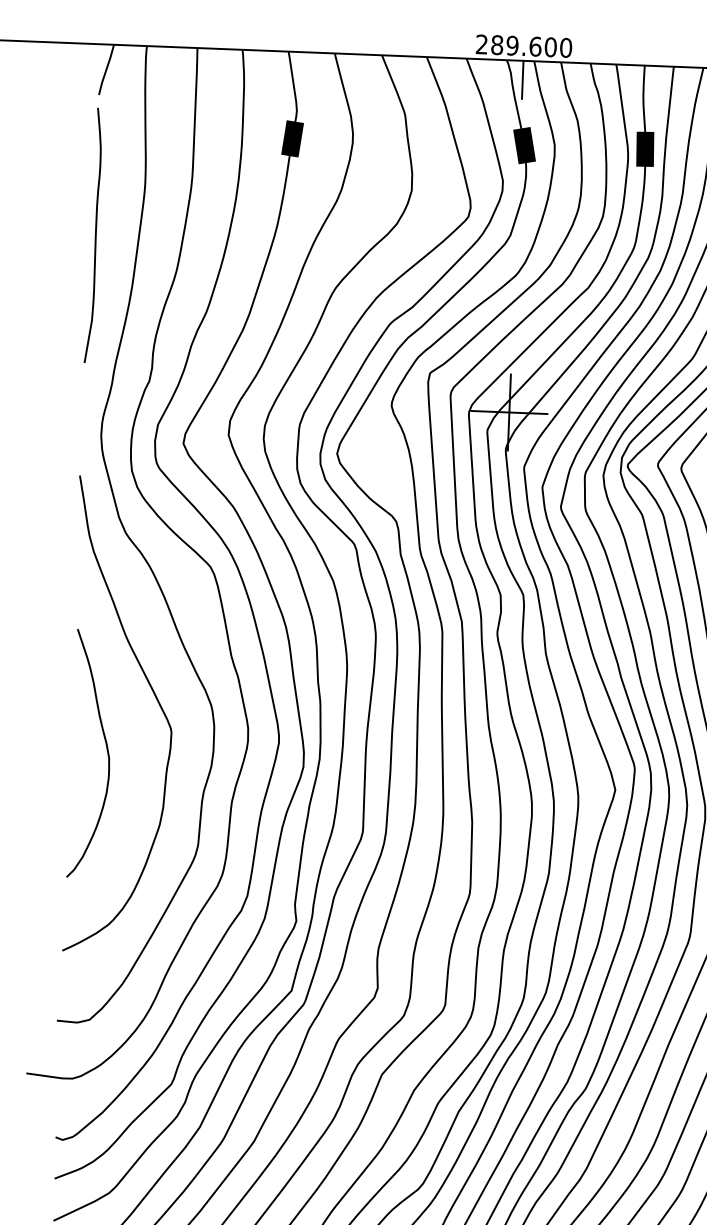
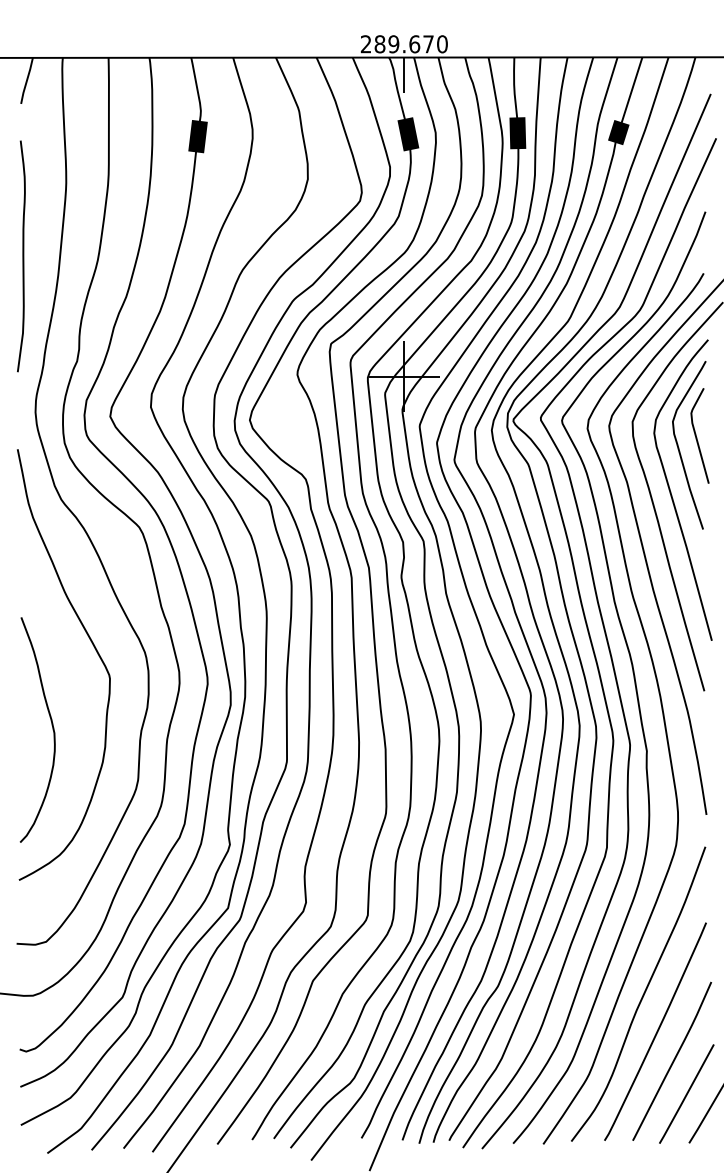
text: (550, 47) -> (428, 44), 289.600 -> 289.670
curve: (94, 235) -> (22, 256), moved
curve: (106, 749) -> (51, 725), moved

